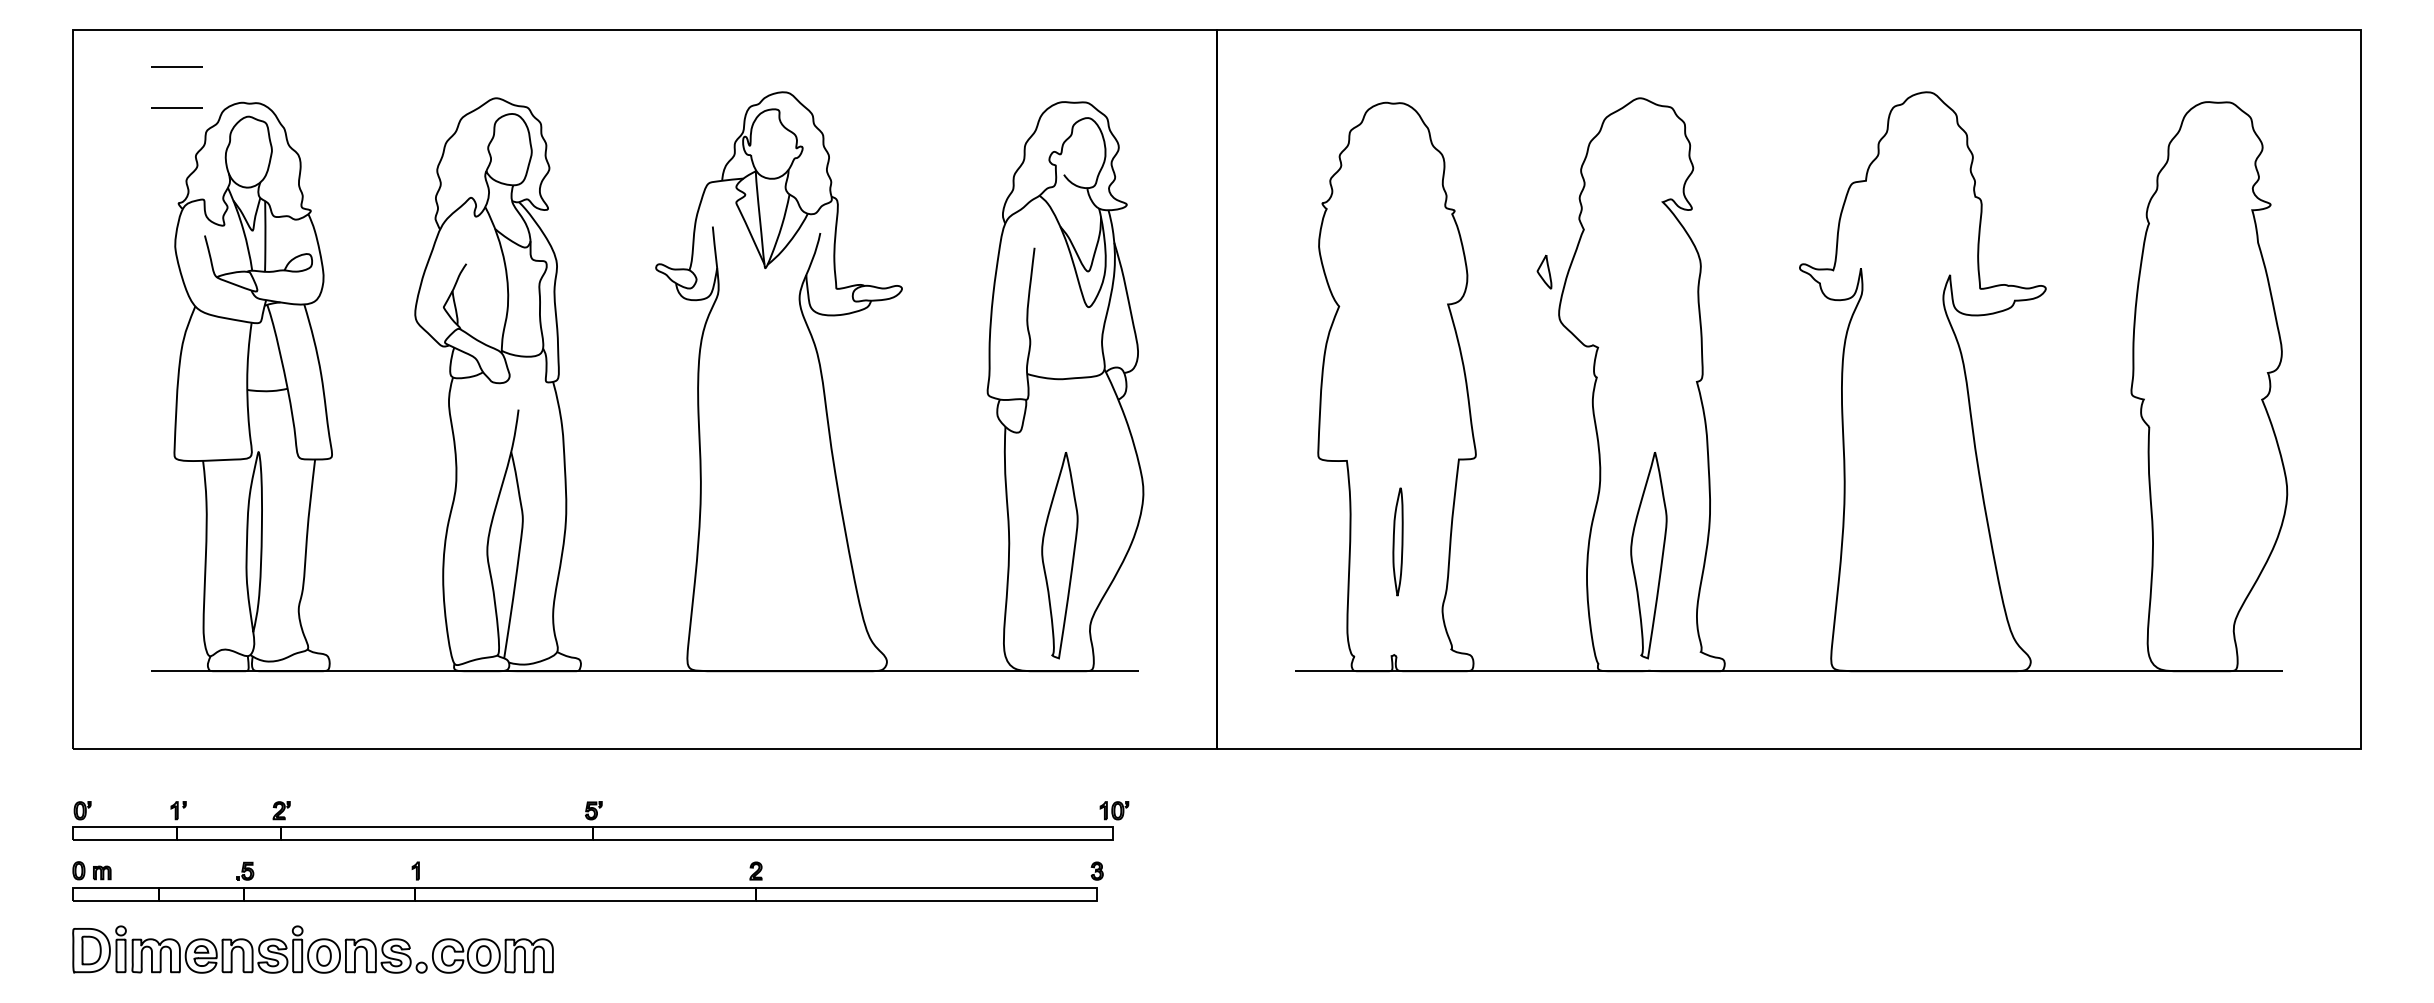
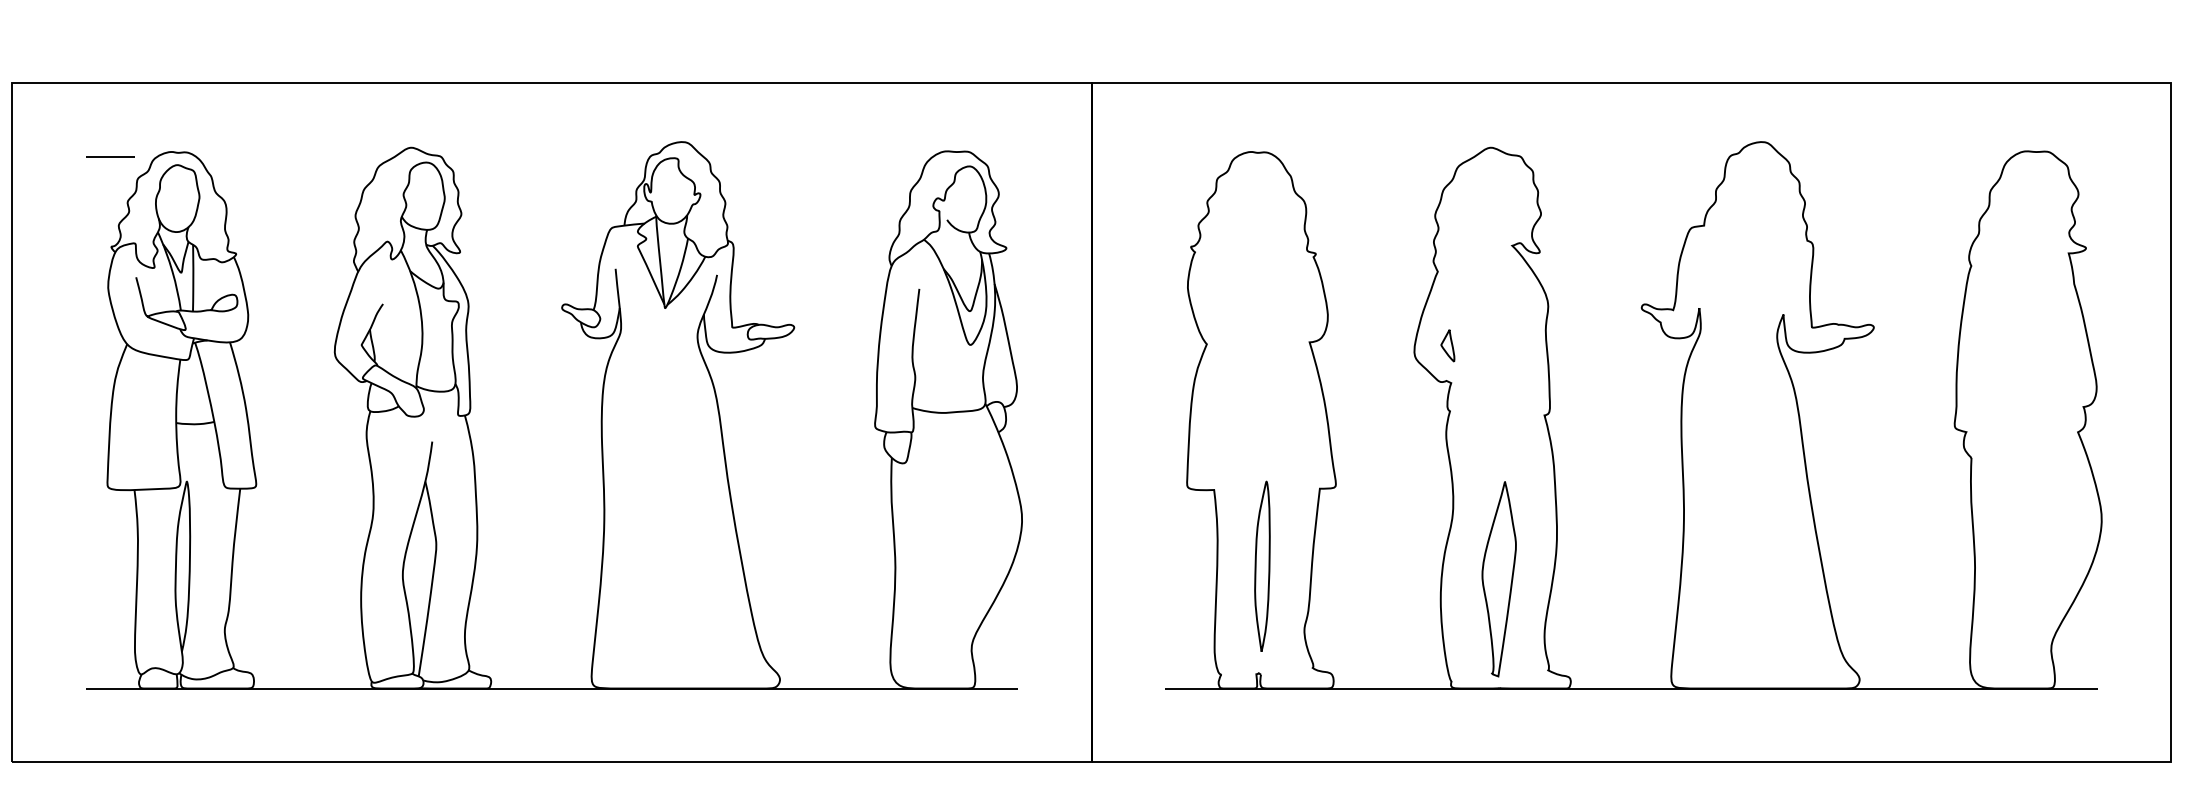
line: (176, 66) -> (109, 117), removed
part: (1544, 271) -> (1447, 345), moved
part: (1397, 541) -> (1261, 566), size x1.67
part: (1059, 555) -> (942, 579), removed

